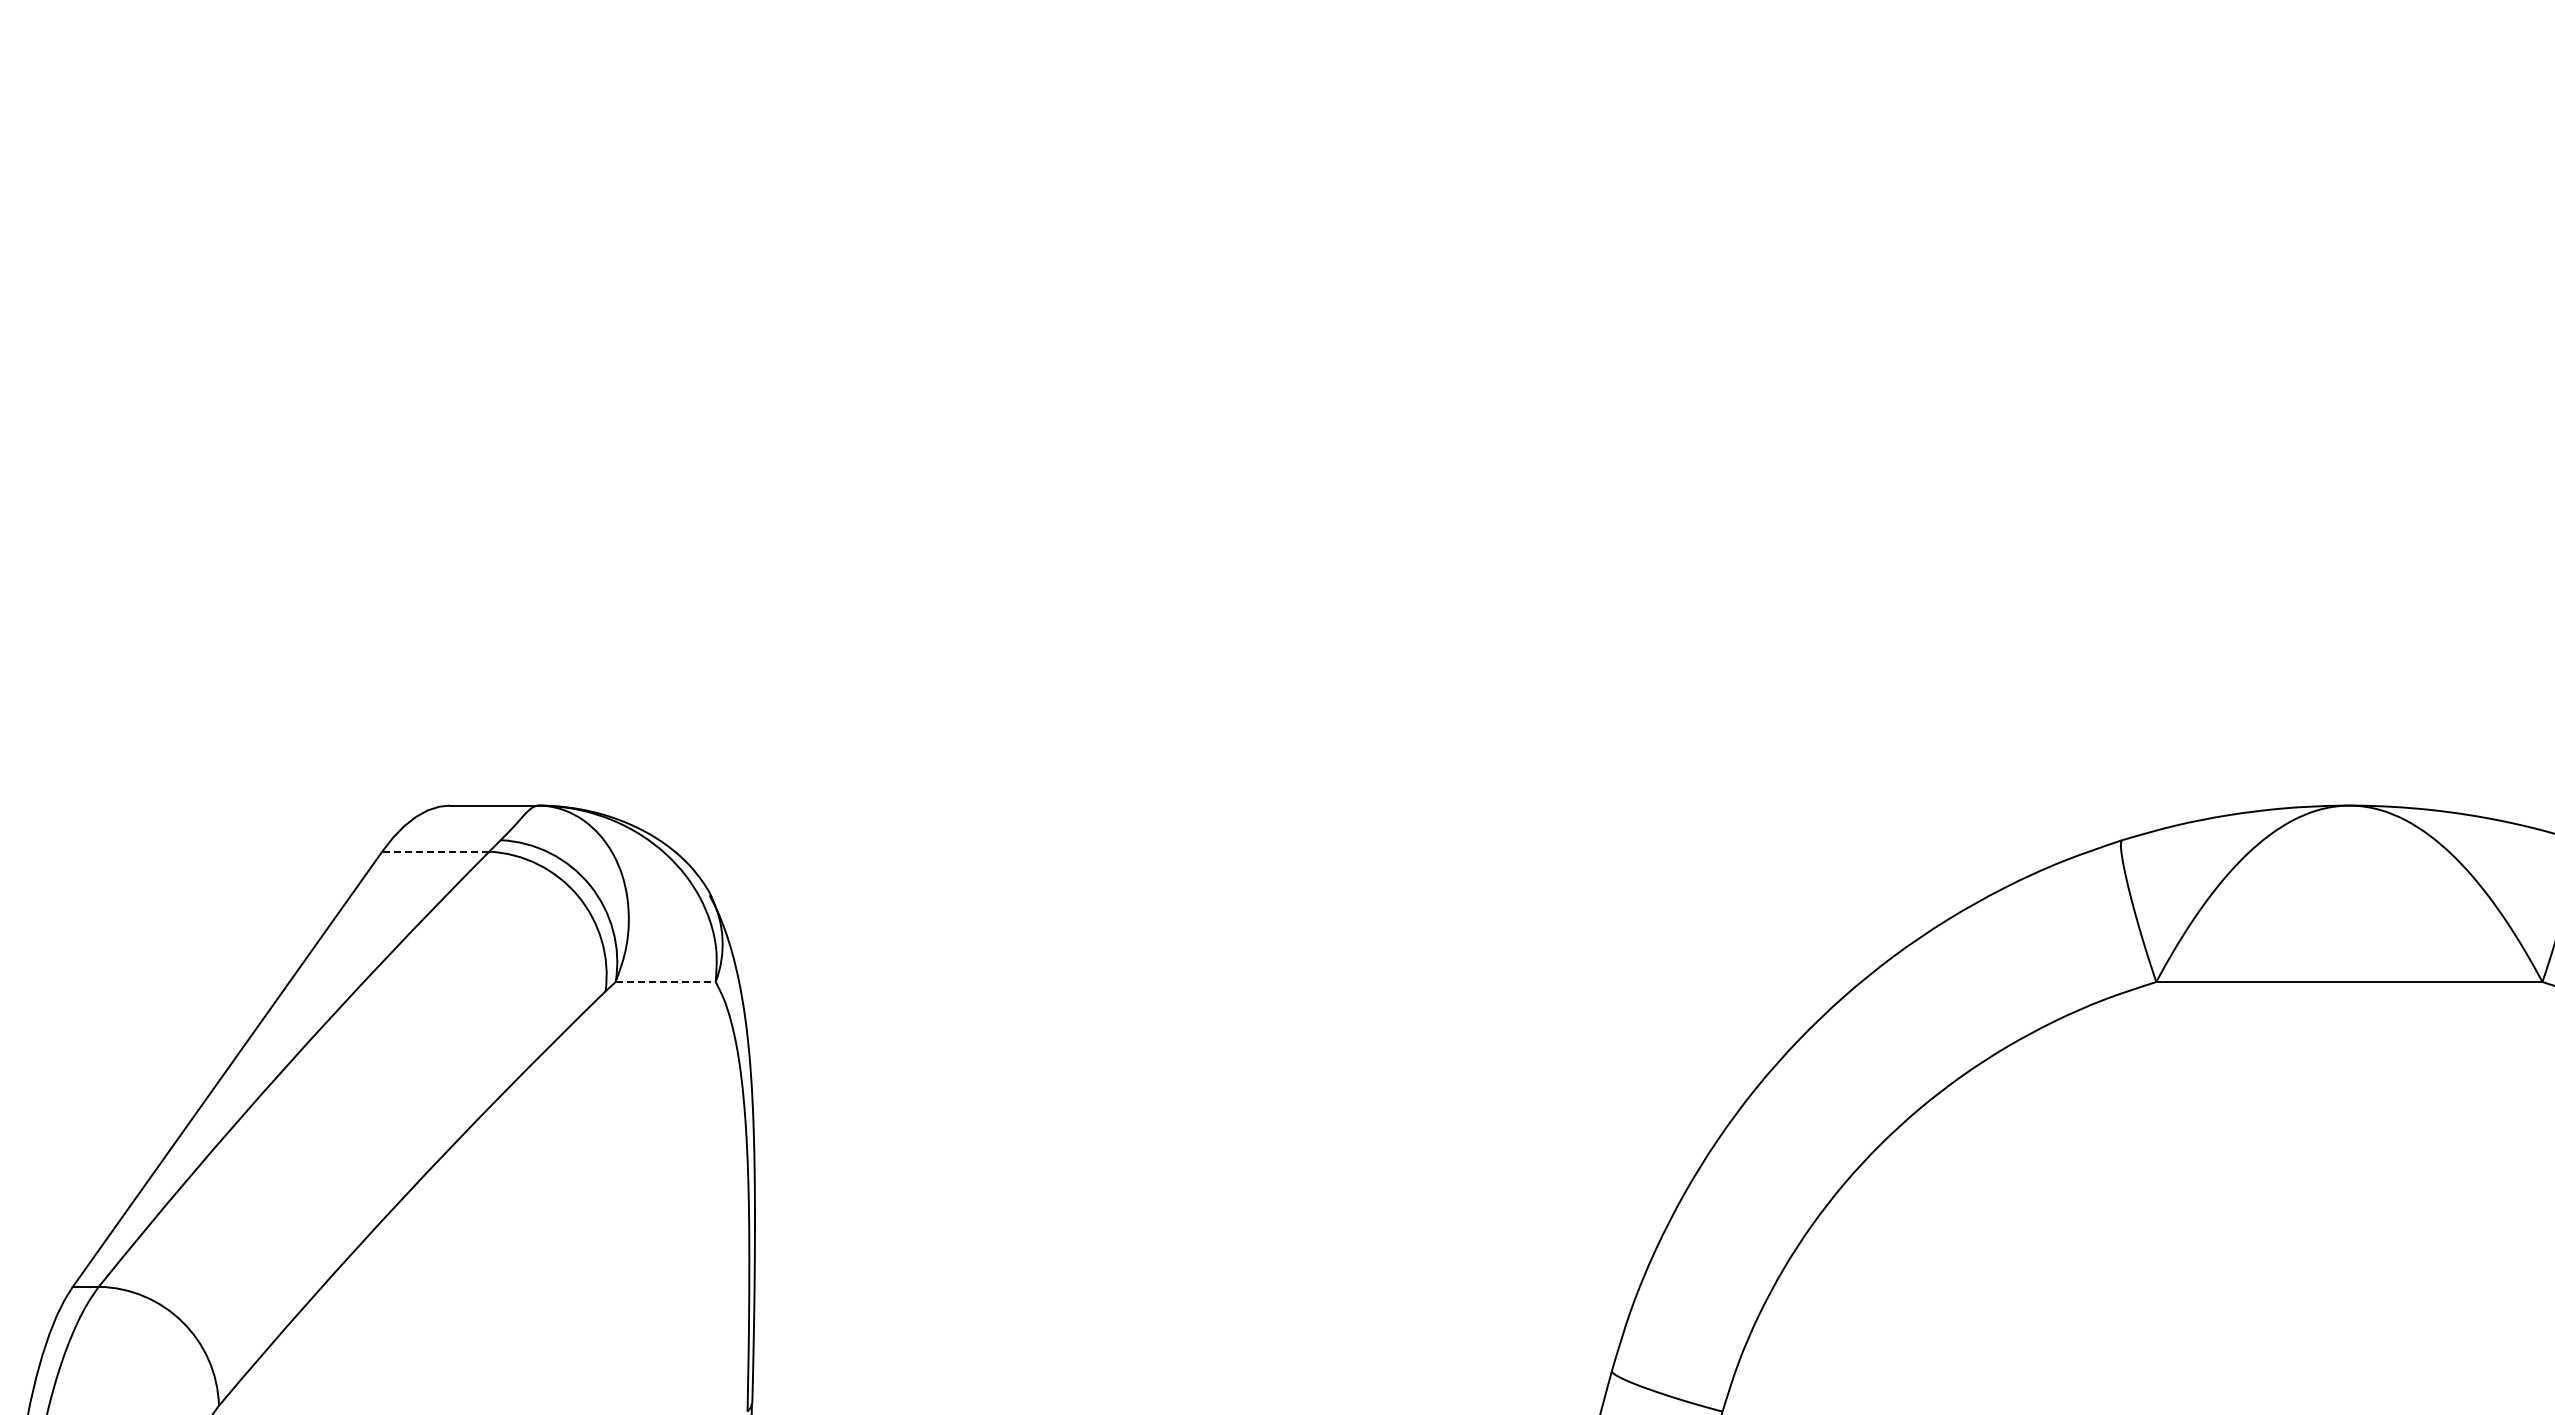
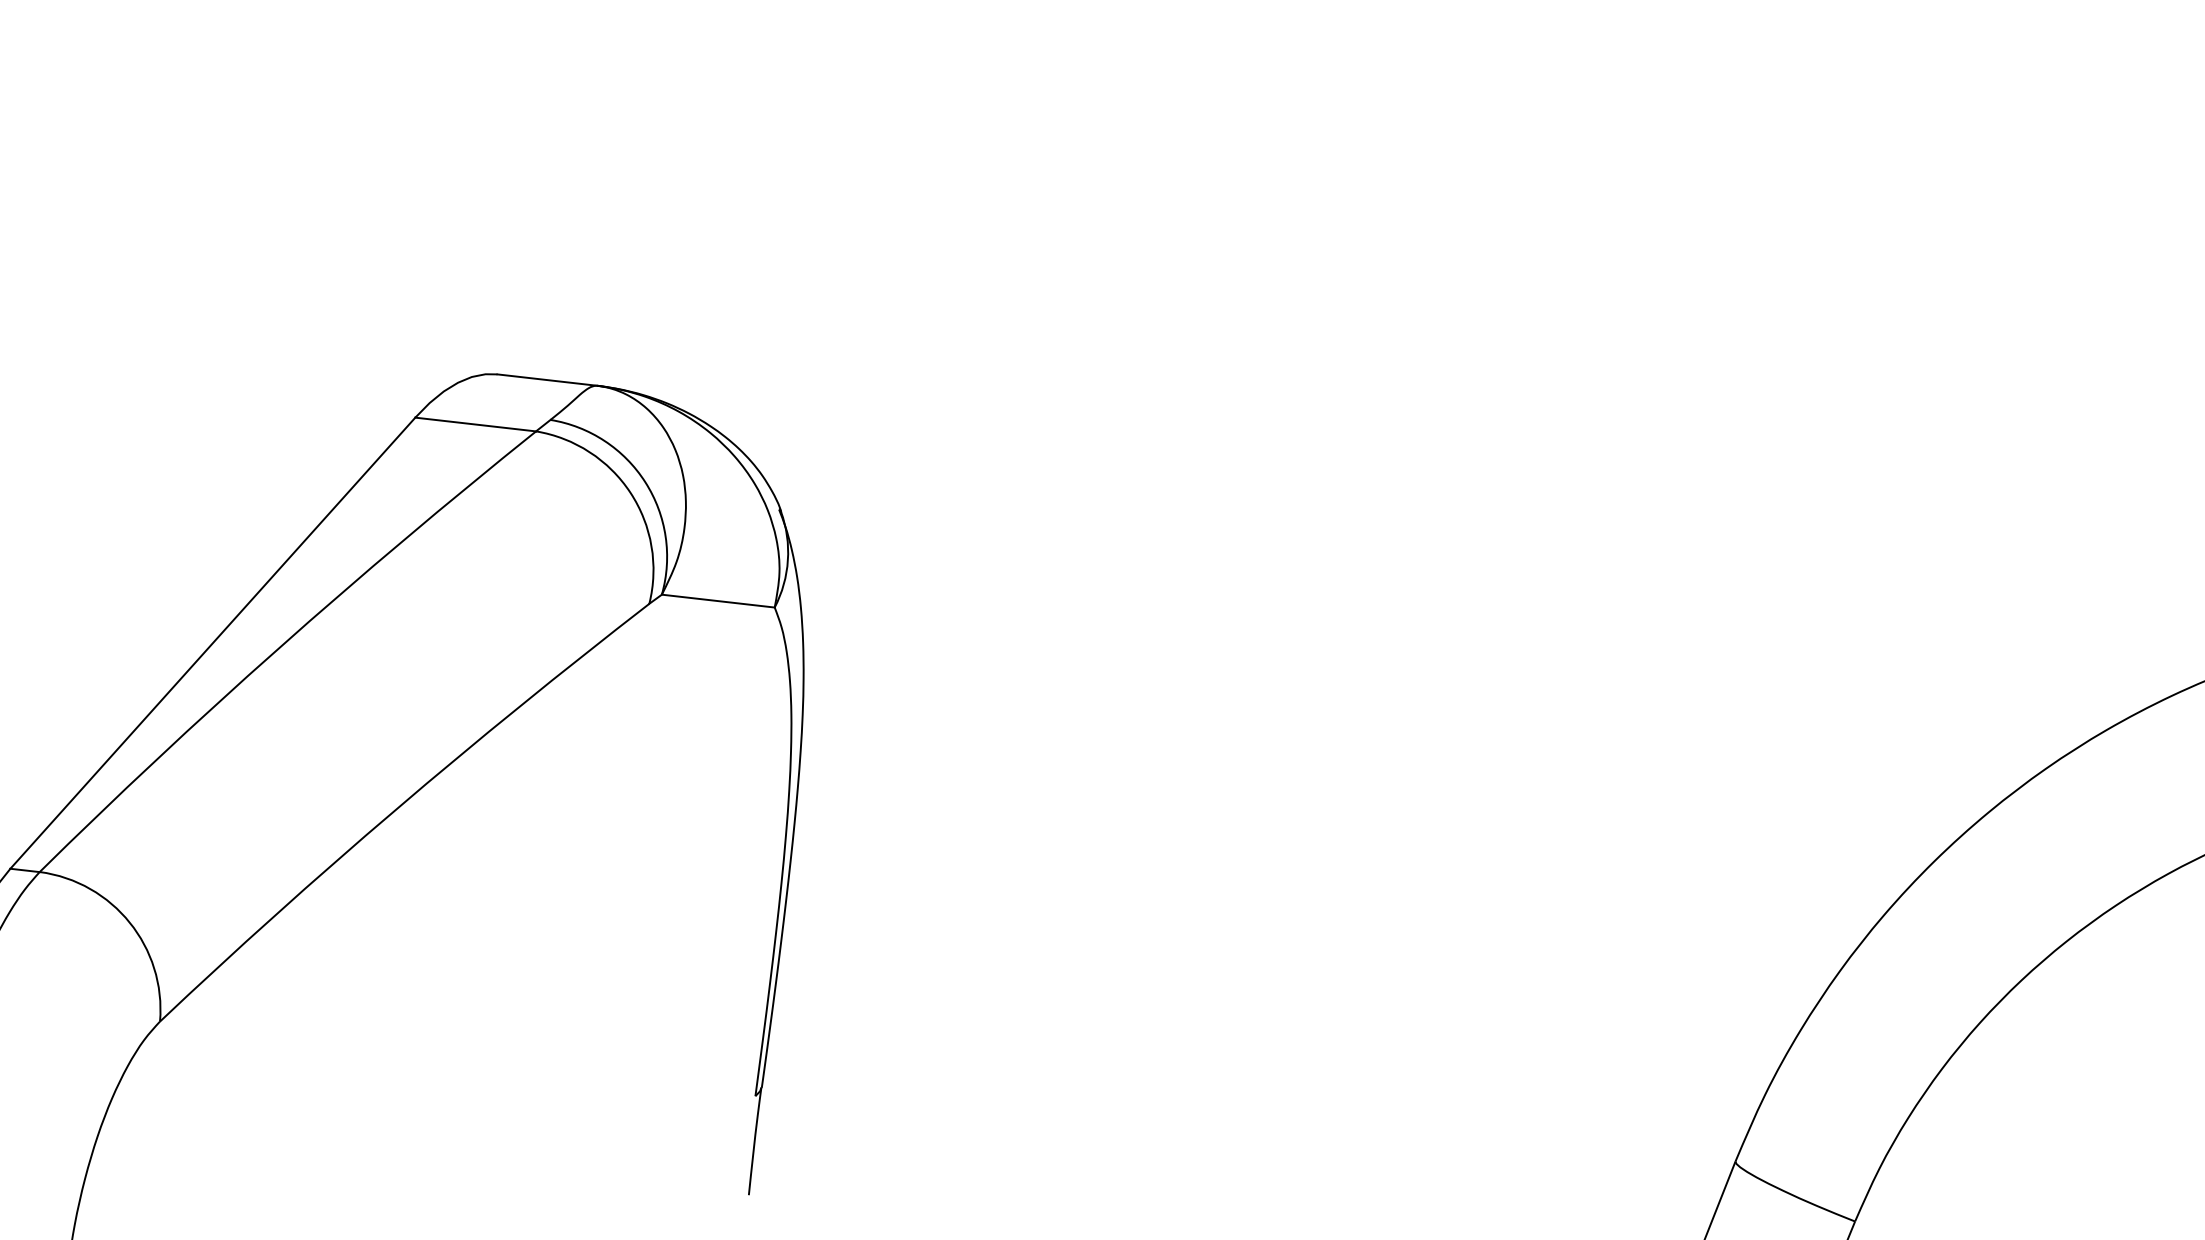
line: (435, 851) -> (475, 424), dashed -> solid
line: (666, 982) -> (719, 601), dashed -> solid

